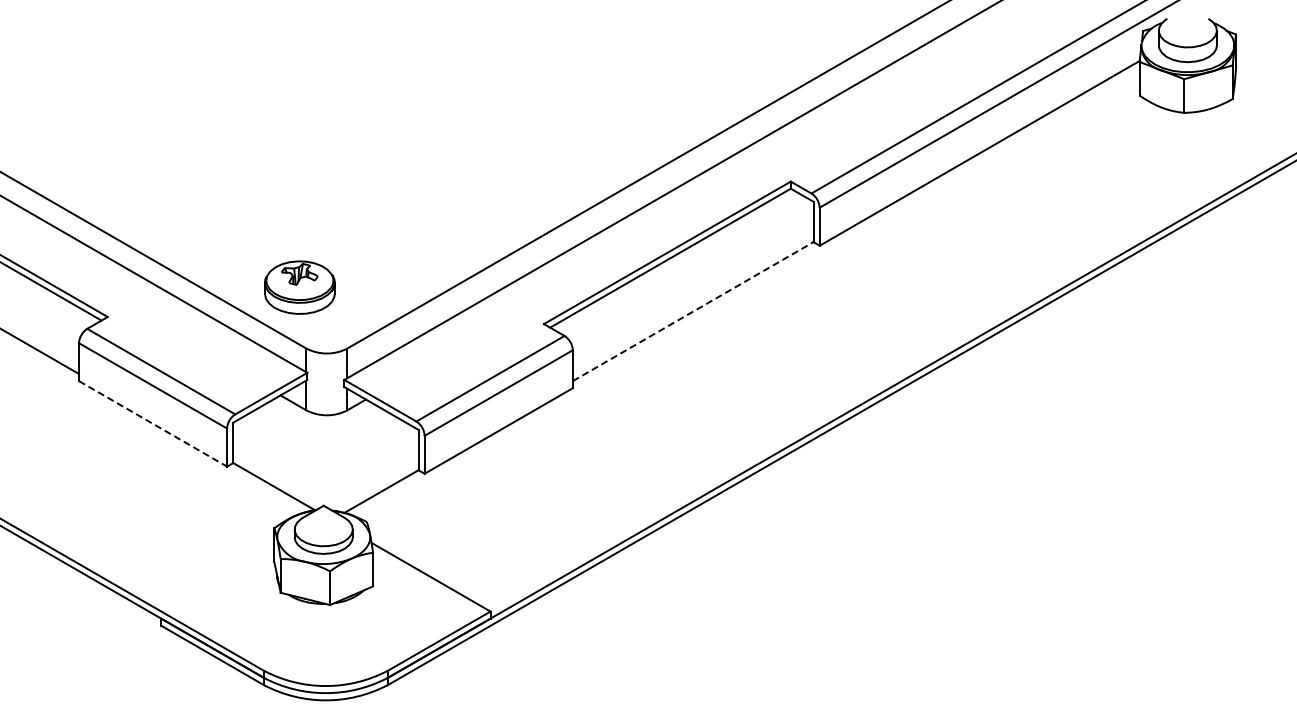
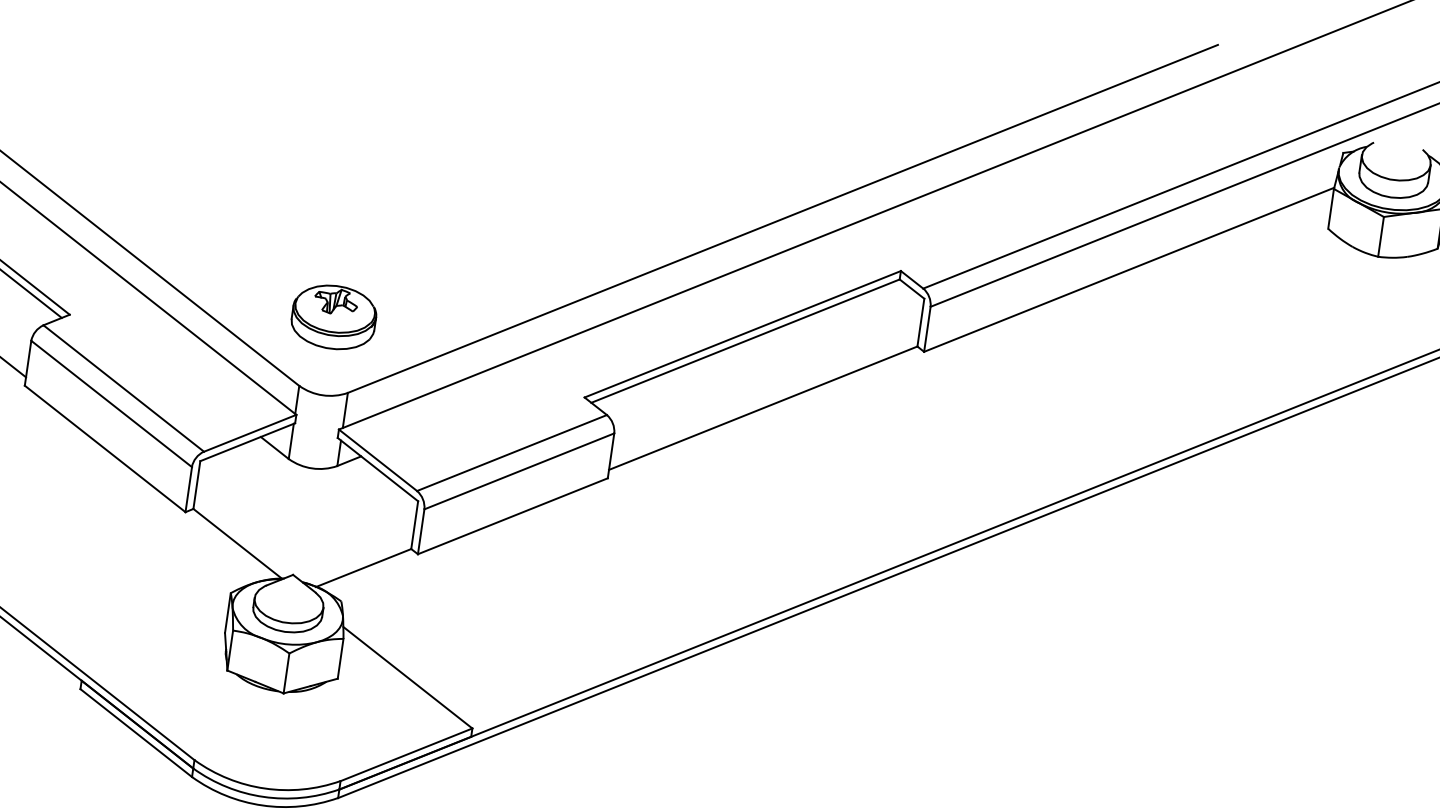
part: (299, 287) -> (333, 317), moved
line: (693, 311) -> (763, 408), dashed -> solid
line: (153, 423) -> (105, 448), dashed -> solid

